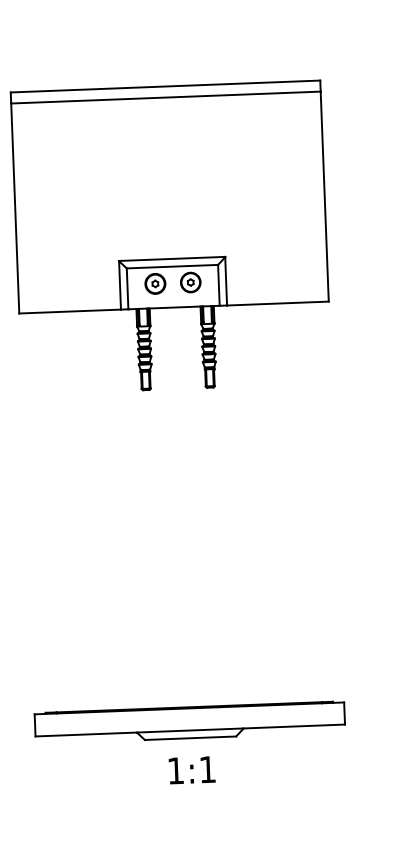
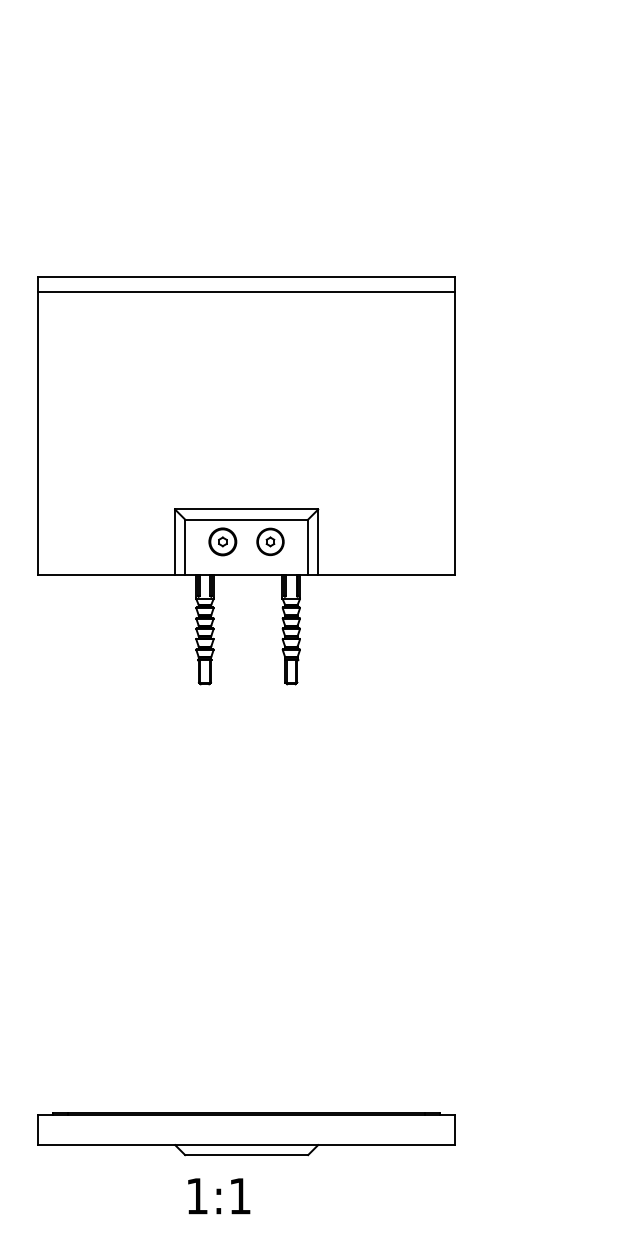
text: (192, 770) -> (219, 1196), moved

